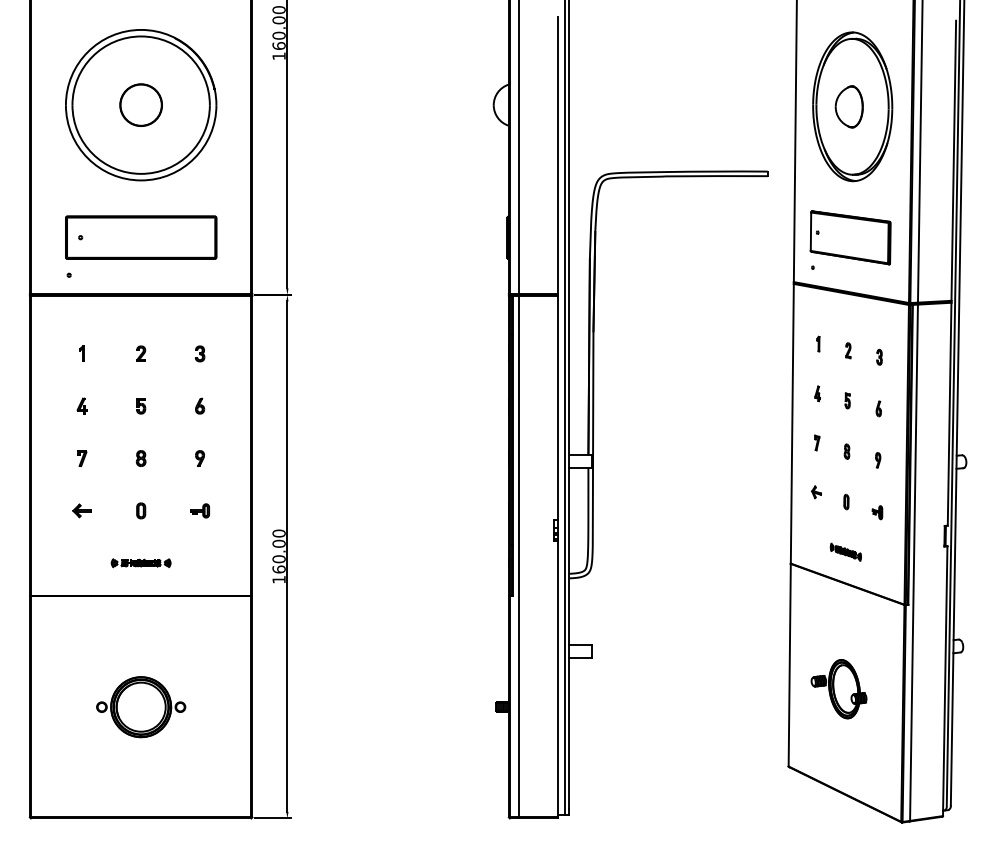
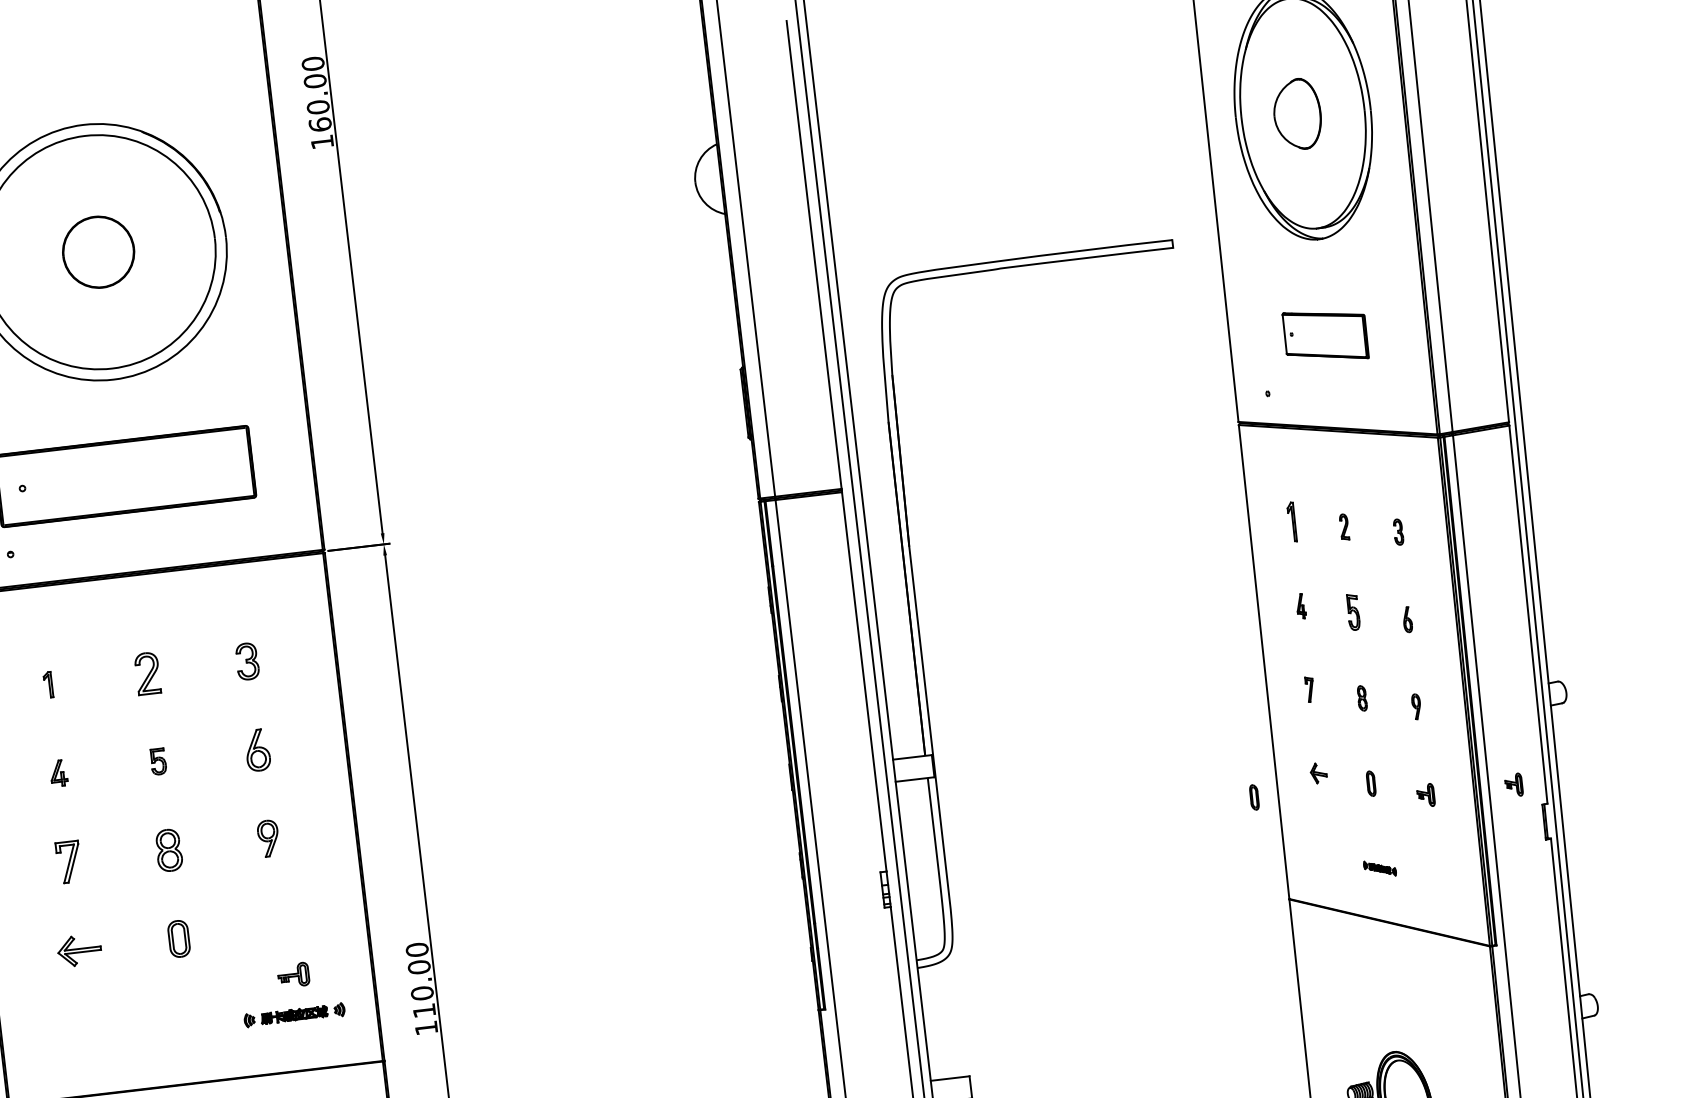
part: (850, 237) -> (1325, 335), size x0.6
part: (818, 343) -> (1292, 520), size x1.6
part: (141, 353) -> (148, 672), size x1.6
part: (200, 353) -> (248, 660), size x1.4
part: (847, 400) -> (1352, 611), size x1.4
part: (200, 405) -> (258, 748), size x1.6
part: (82, 458) -> (69, 861), size x1.6
part: (140, 458) -> (167, 850), size x1.6
part: (199, 458) -> (267, 838), size x1.4
part: (777, 501) -> (1254, 796), added
part: (81, 510) -> (78, 950), size x1.4
part: (141, 510) -> (179, 938), size x1.4
part: (199, 510) -> (292, 974), moved
part: (929, 512) -> (1513, 784), added
part: (845, 551) -> (1379, 867), size x0.6
part: (140, 563) -> (293, 1015), moved
text: (278, 569) -> (423, 1010), 160.00 -> 110.00

